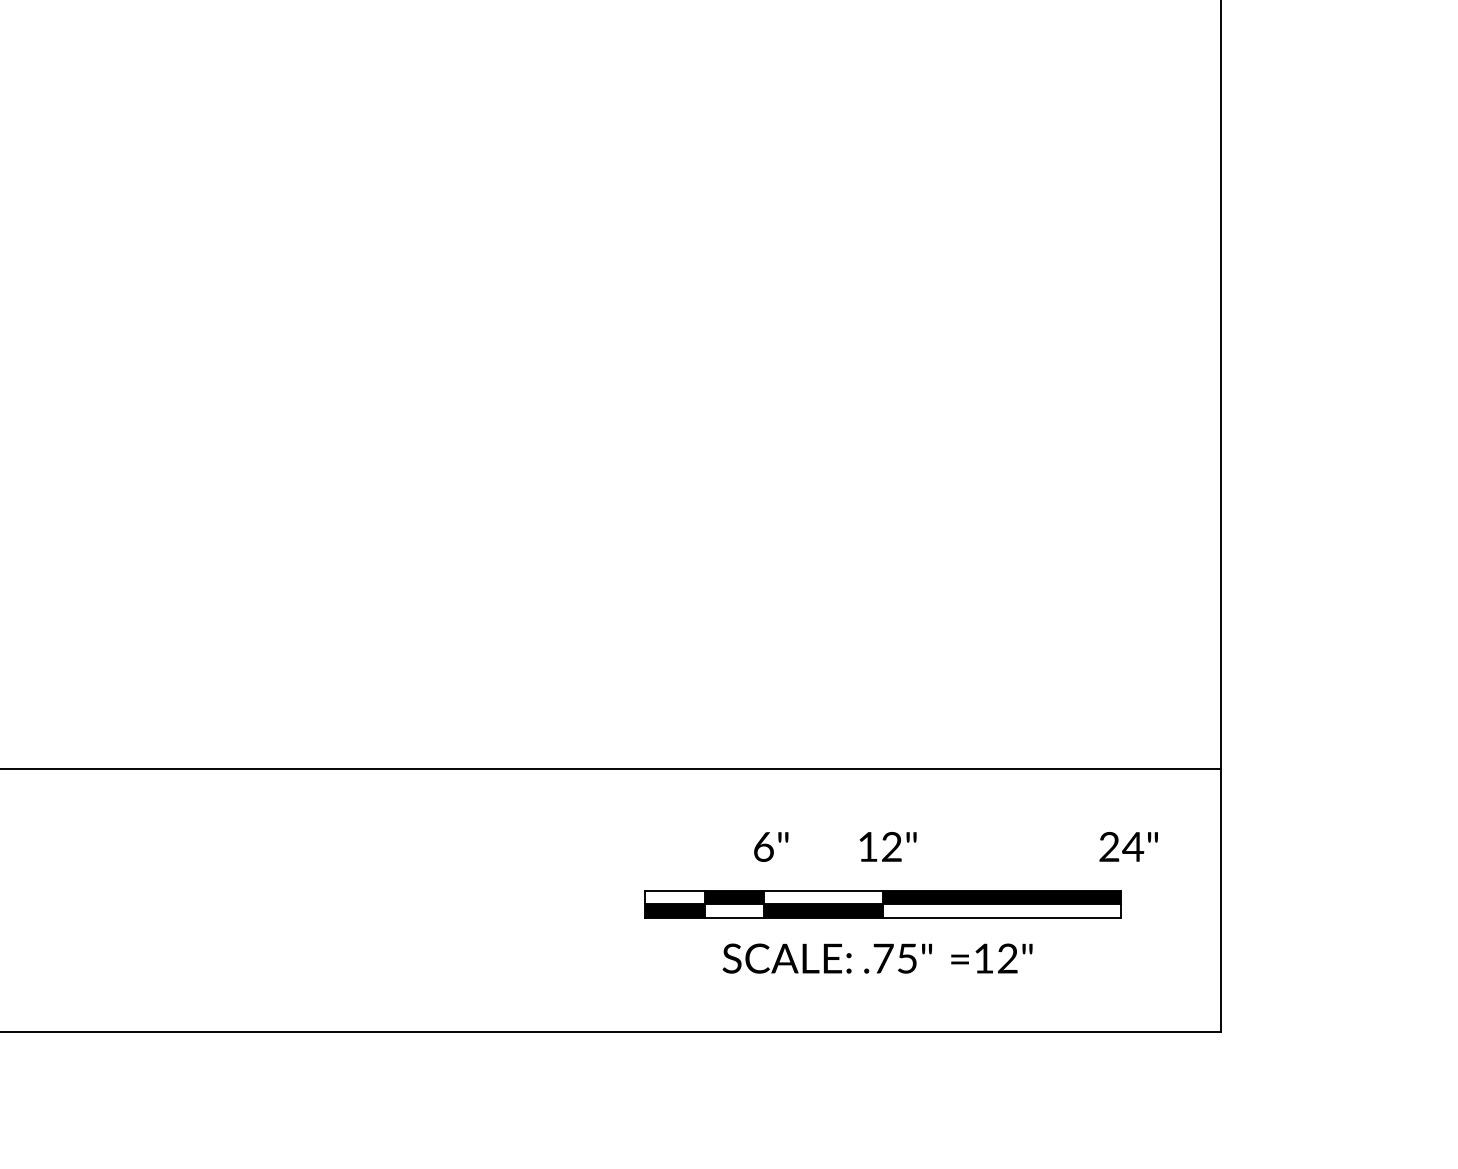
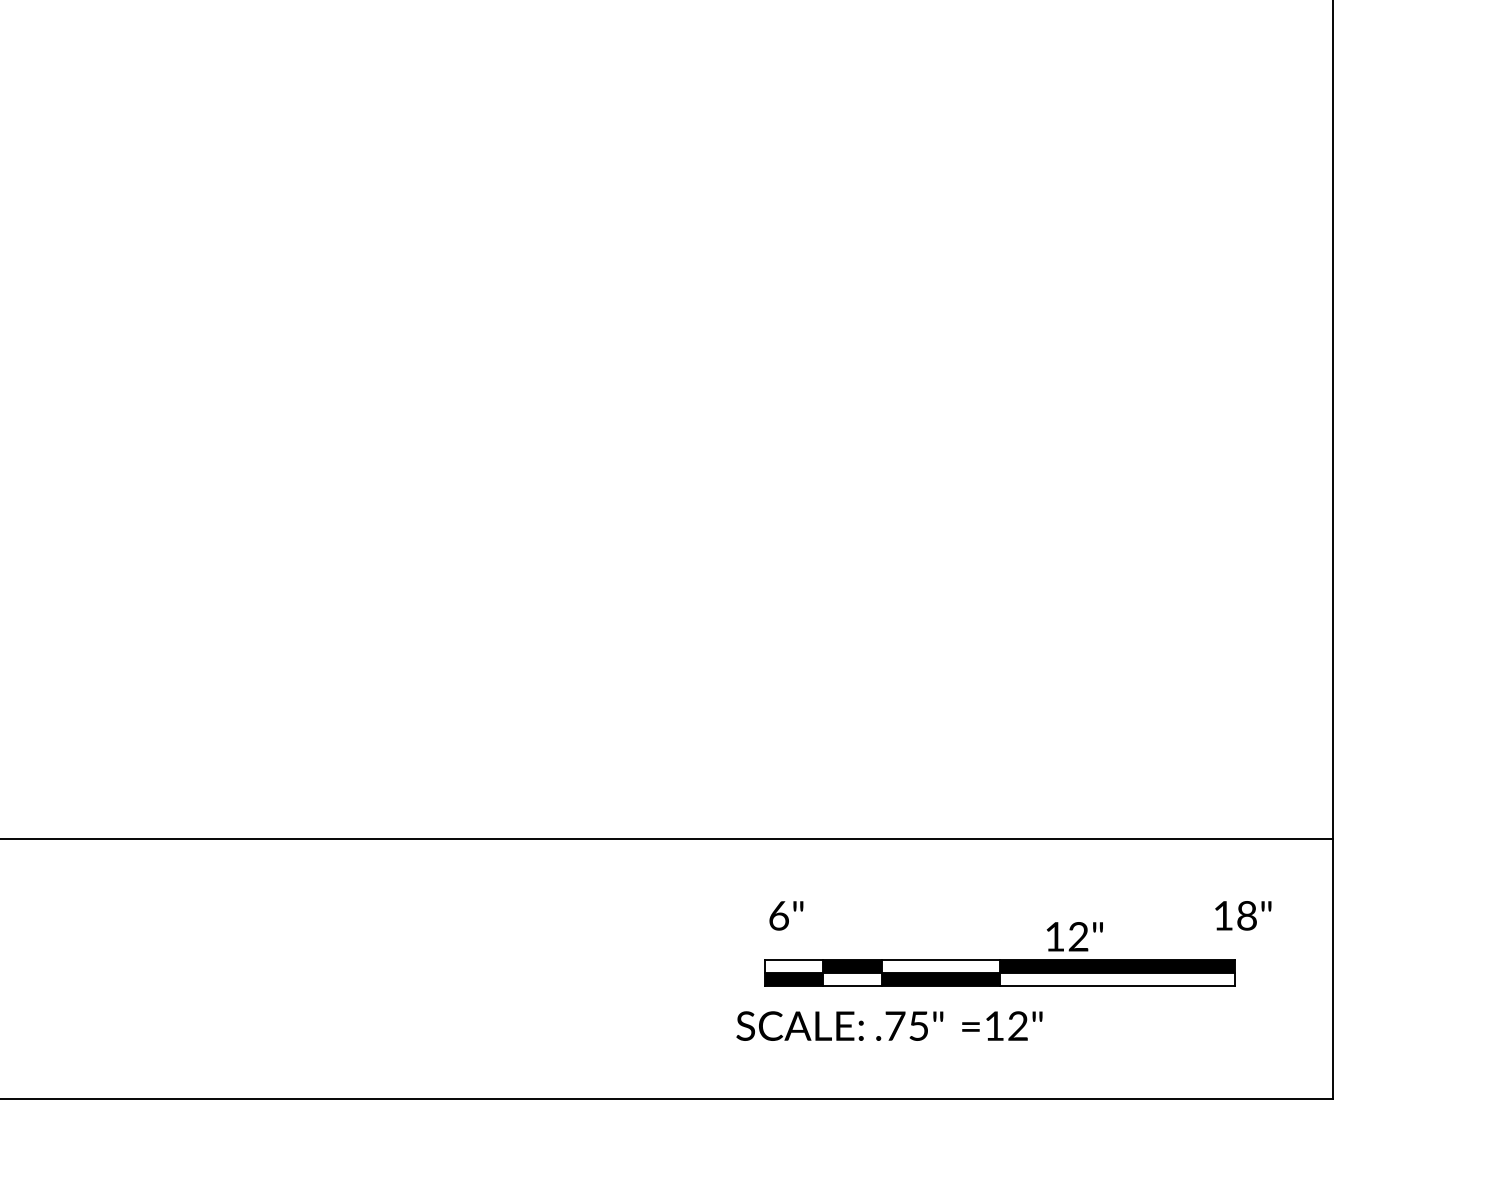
text: (771, 846) -> (786, 915), moved
text: (887, 846) -> (1074, 936), moved
text: (1121, 846) -> (1235, 915), 24" -> 18"
text: (877, 957) -> (889, 1025), moved

